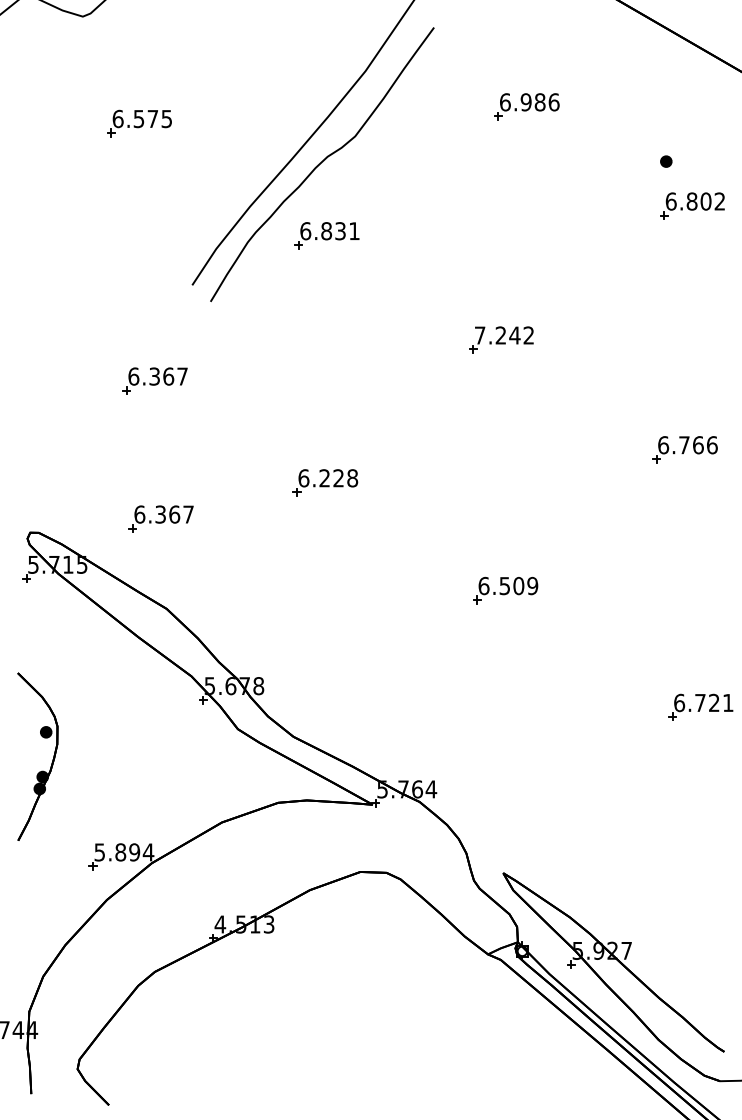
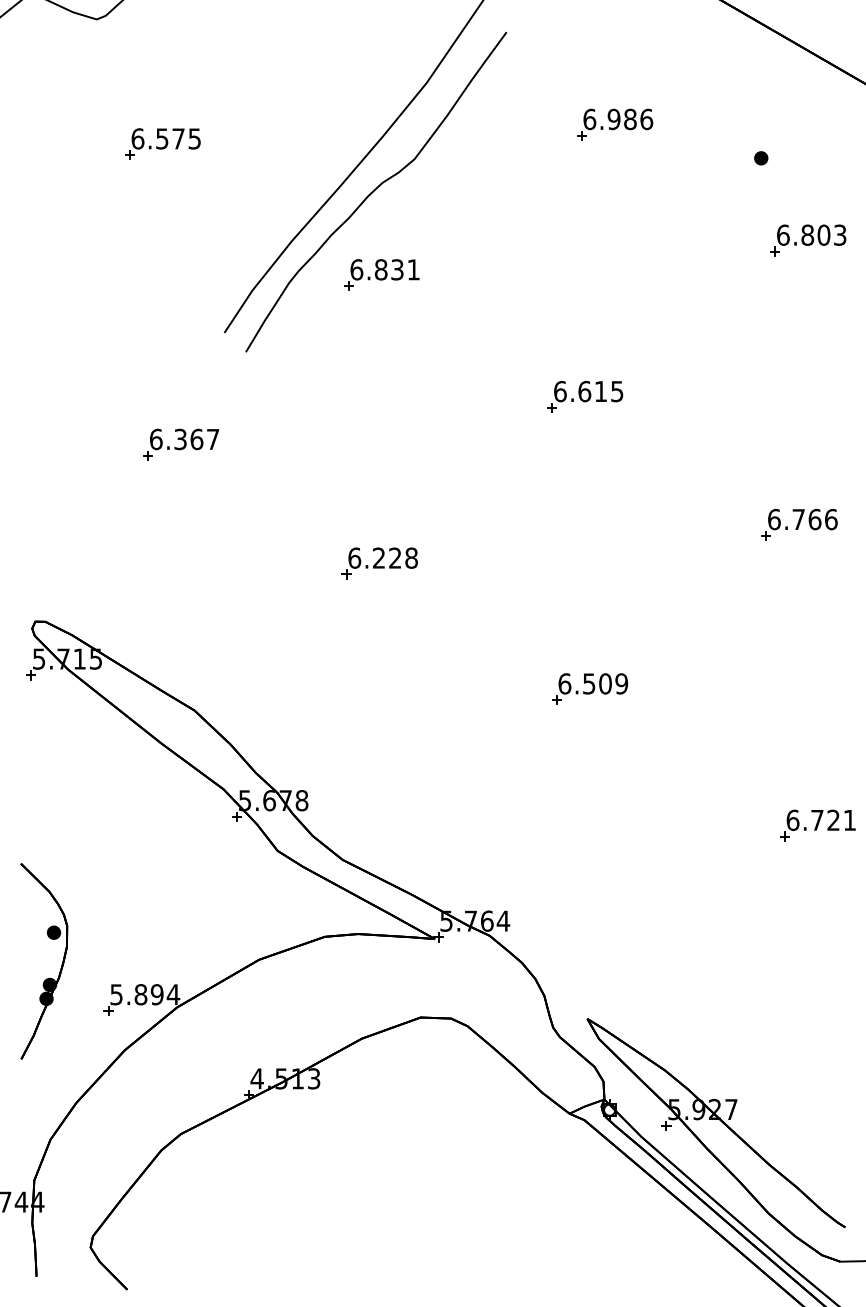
part: (666, 161) -> (761, 158), moved
text: (719, 201) -> (839, 235), 6.802 -> 6.803
text: (503, 335) -> (587, 391), 7.242 -> 6.615
part: (160, 518) -> (187, 605), removed
part: (42, 770) -> (49, 977), moved

